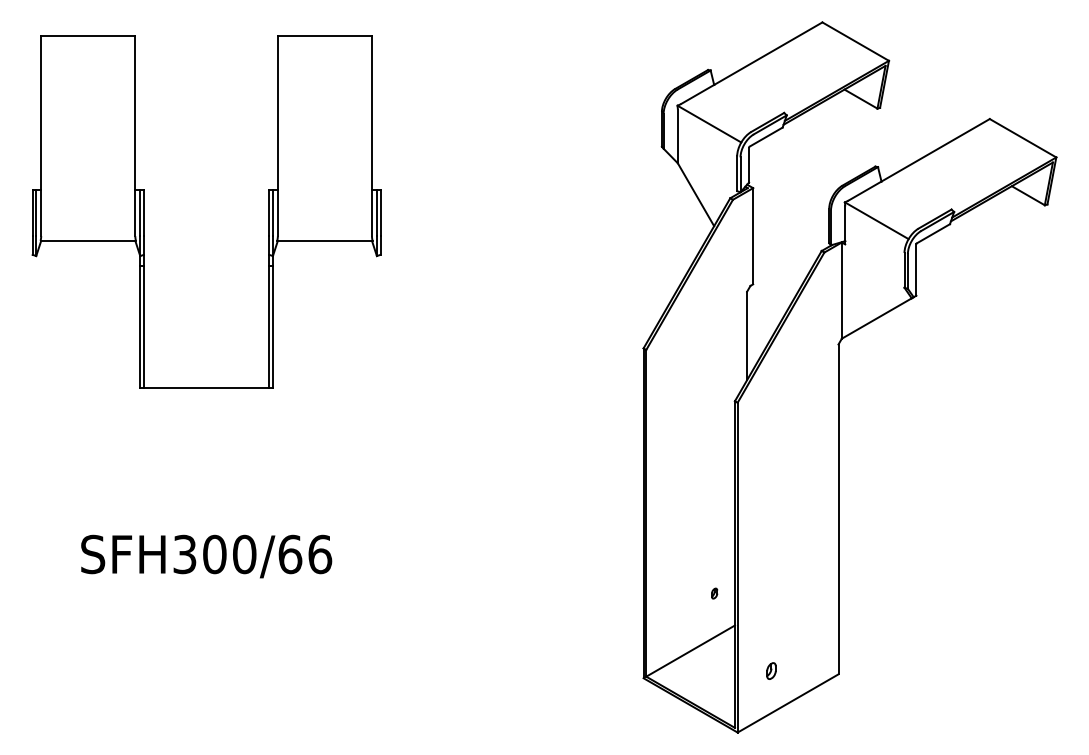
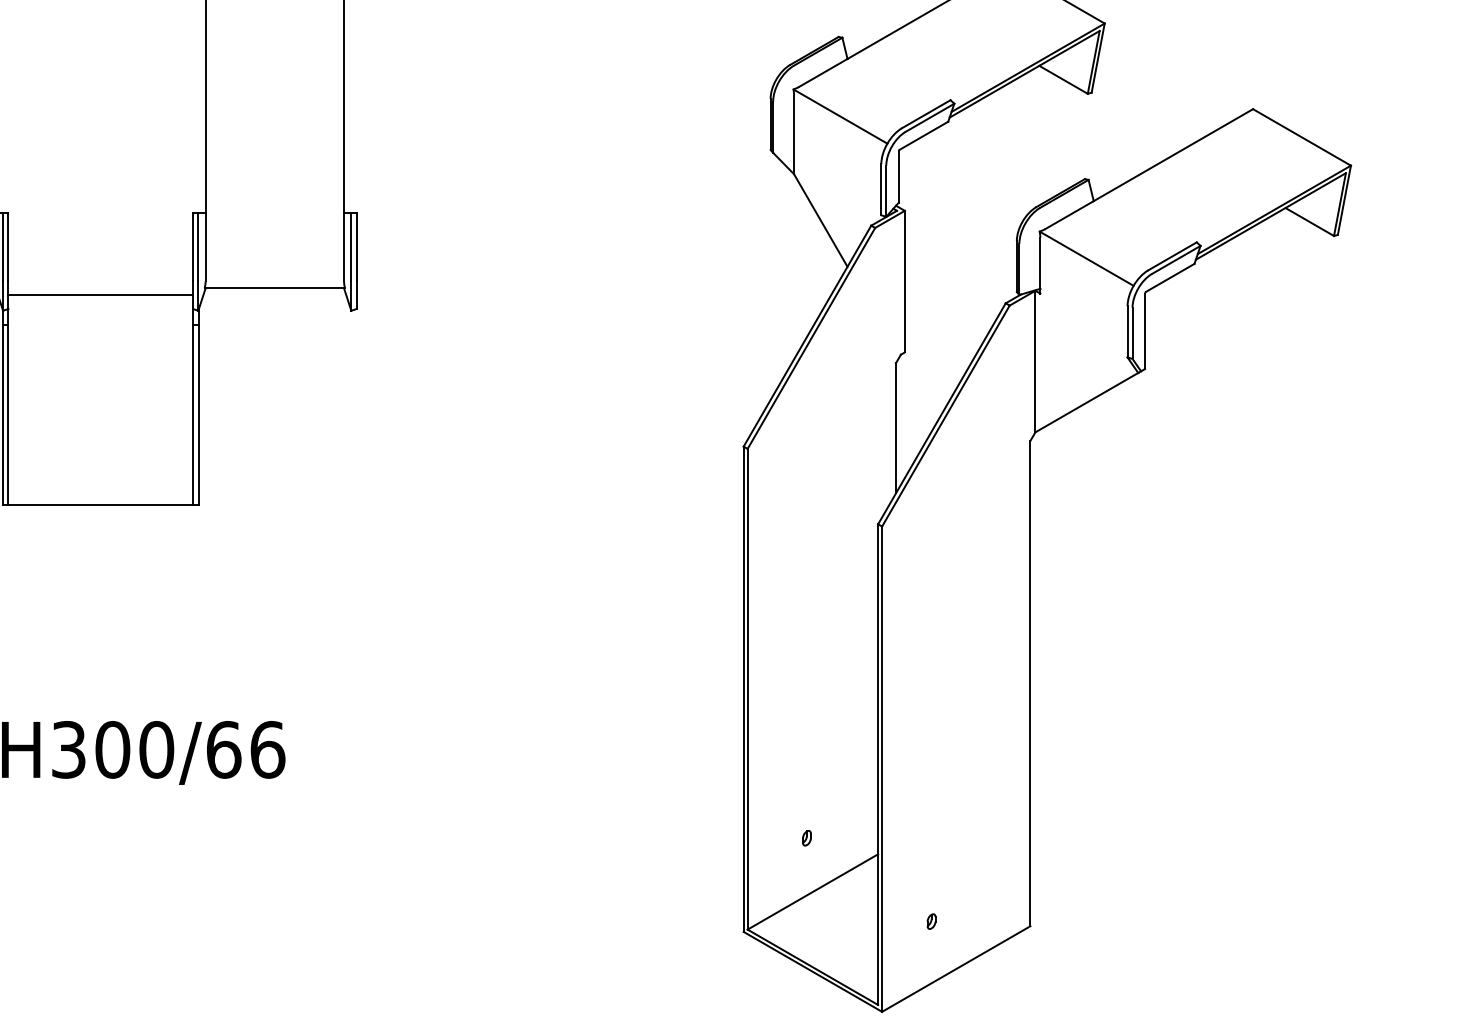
line: (206, 245) -> (100, 295), added
part: (714, 593) -> (806, 838), moved
part: (770, 671) -> (930, 921), size x0.62

